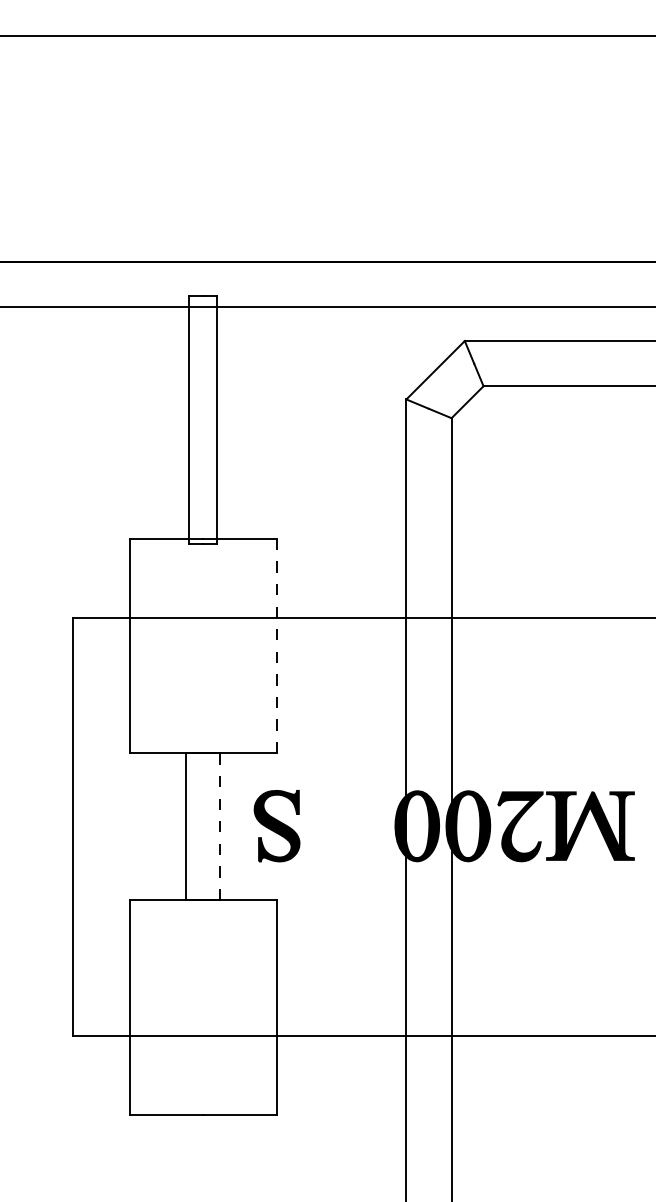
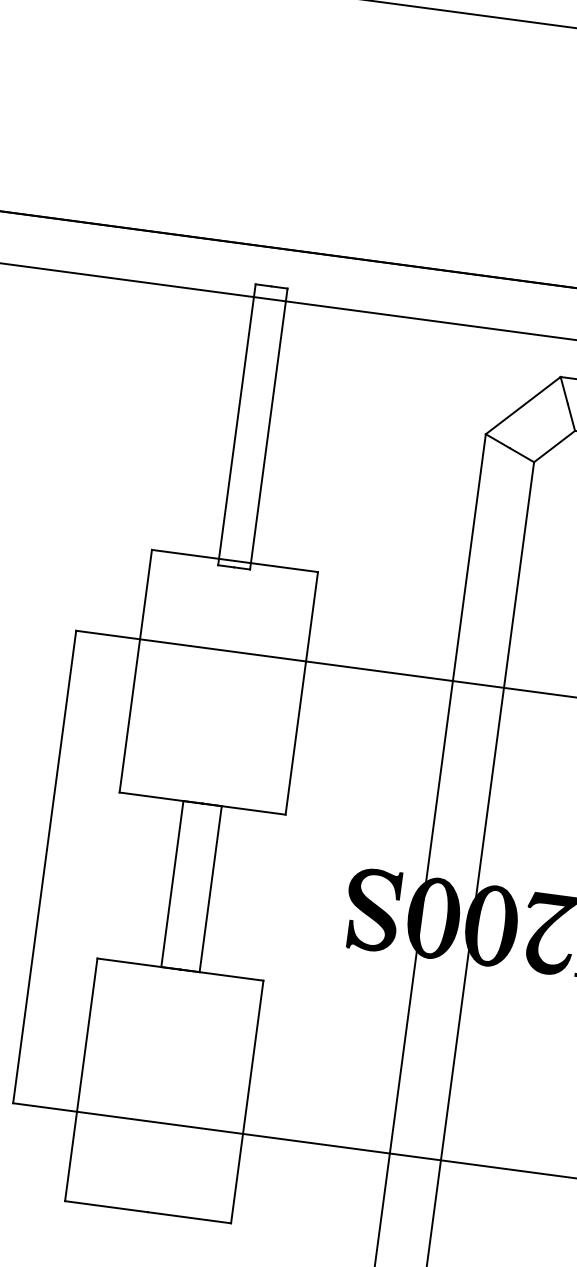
line: (276, 646) -> (301, 693), dashed -> solid
part: (276, 826) -> (371, 910), moved
line: (220, 827) -> (211, 890), dashed -> solid

